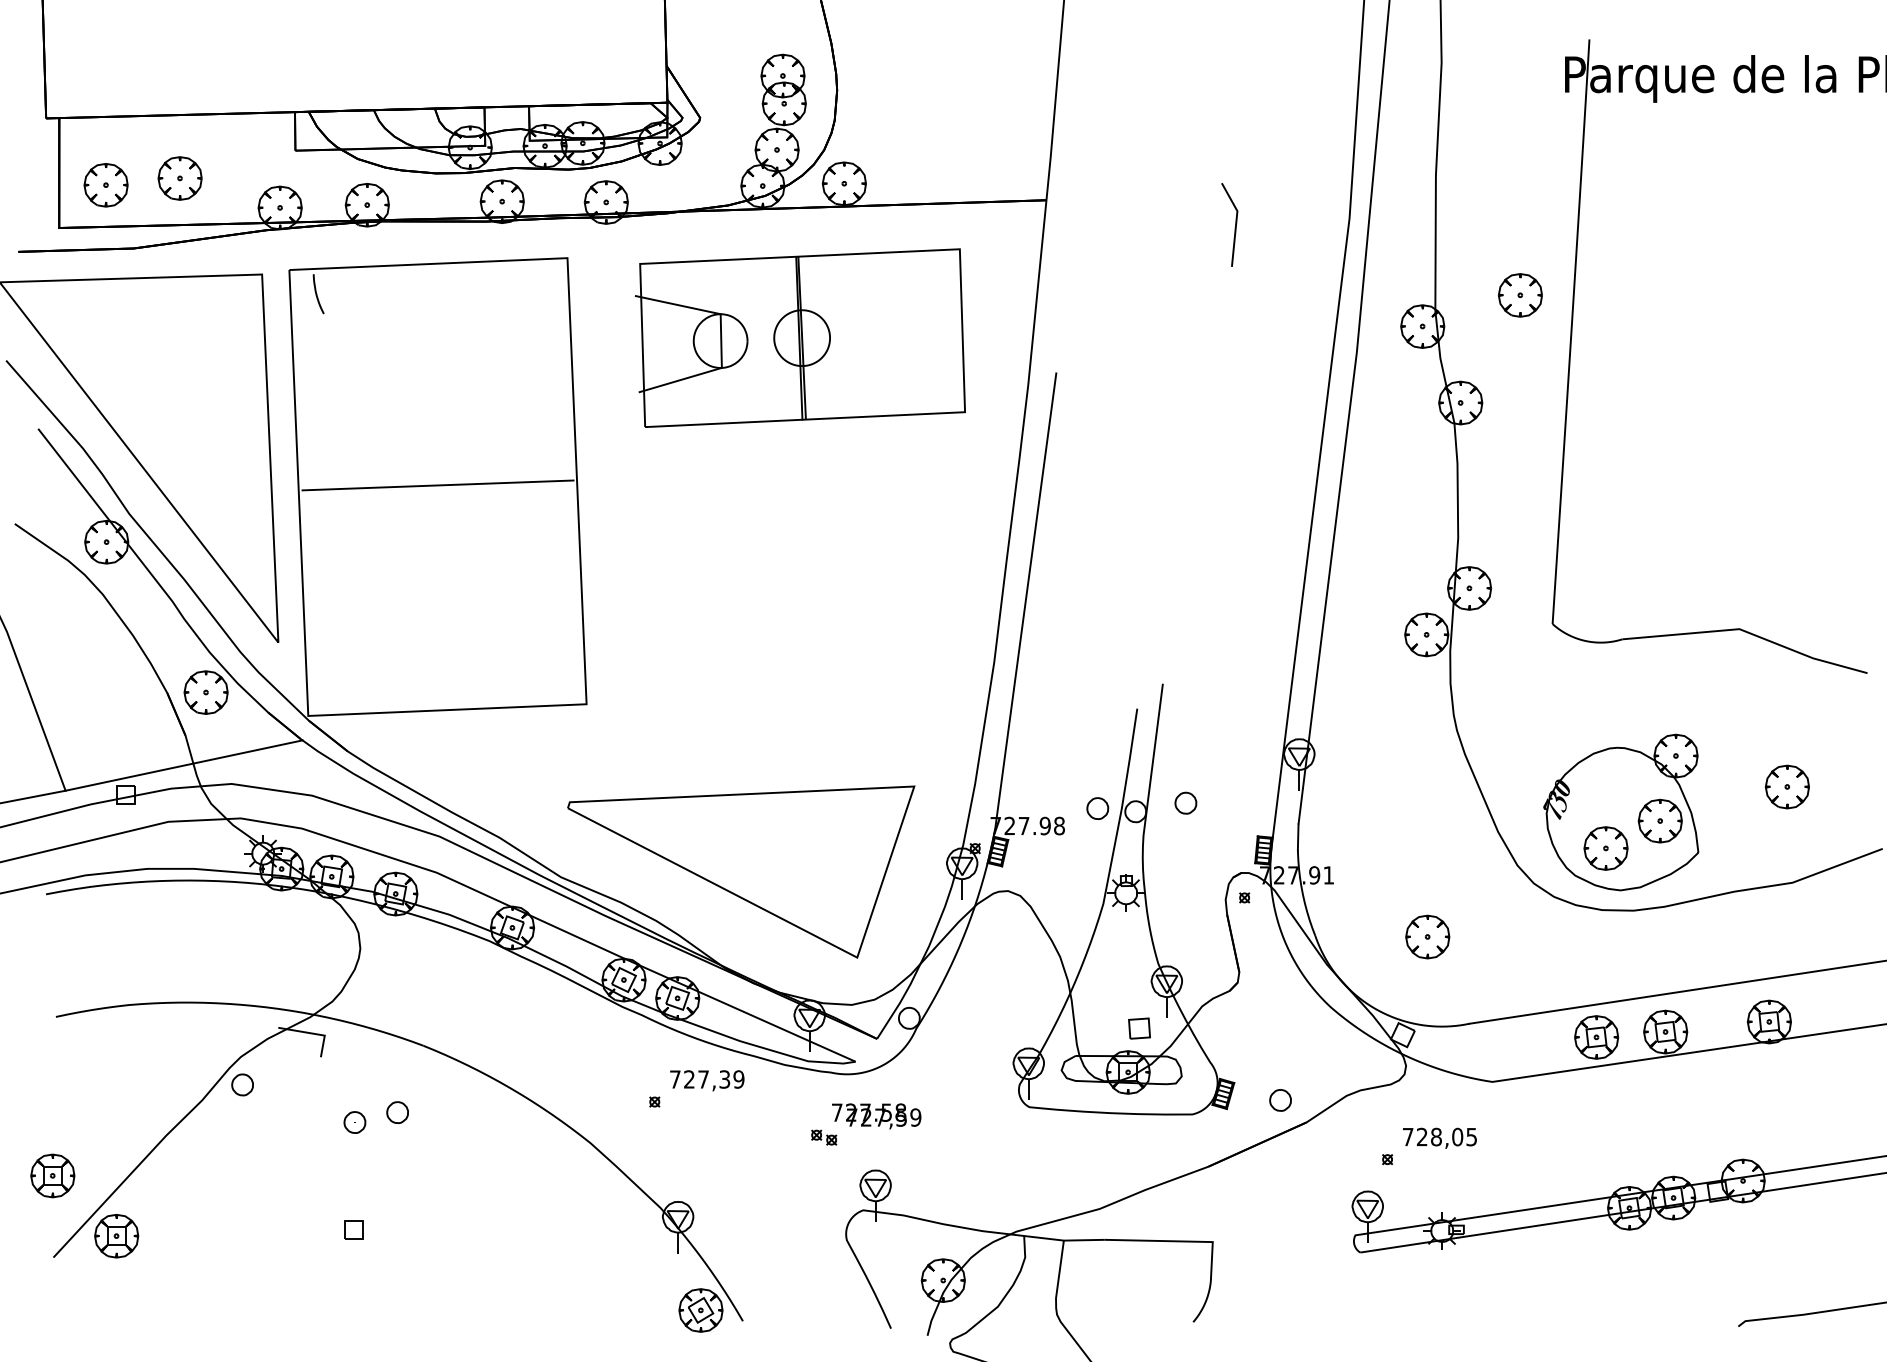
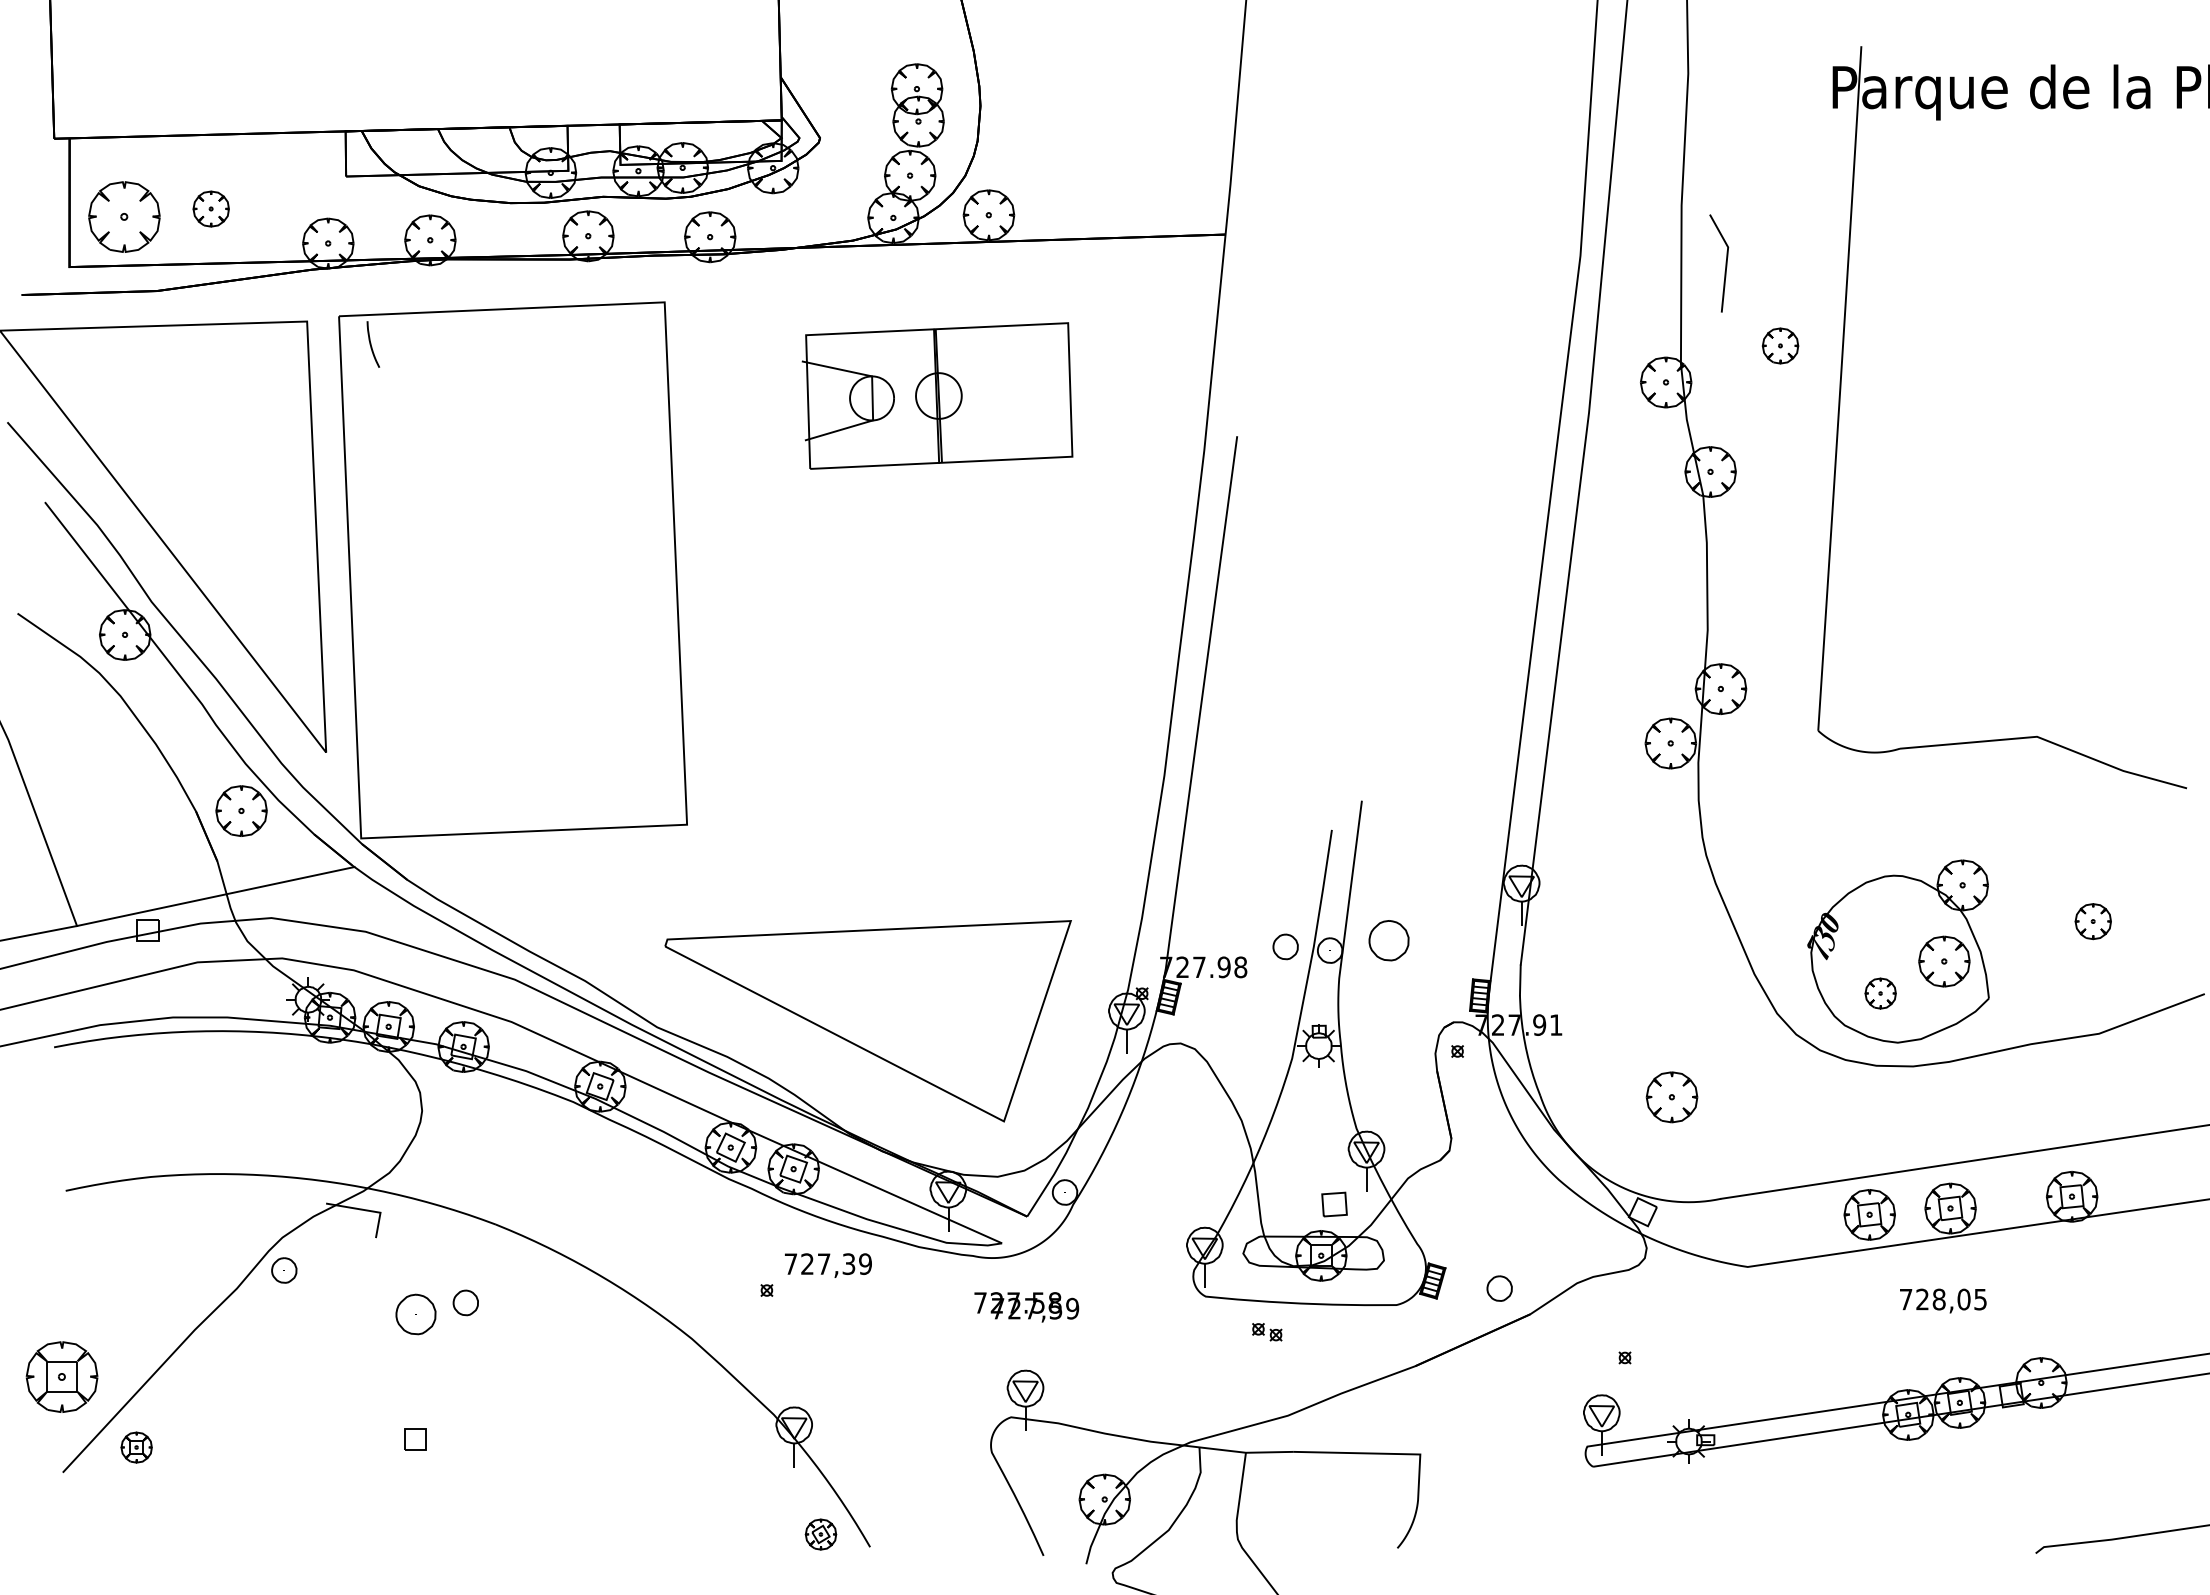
part: (180, 177) -> (211, 208), size x0.7
part: (106, 184) -> (124, 216), size x1.4
line: (1235, 224) -> (1725, 263), moved
part: (1520, 294) -> (1780, 345), size x0.7
part: (800, 337) -> (937, 395), size x0.7
line: (437, 485) -> (512, 568), removed
part: (1787, 786) -> (2093, 921), size x0.7
part: (1185, 803) -> (1388, 940), size x1.6
part: (1605, 848) -> (1880, 993), size x0.6
part: (354, 1122) -> (415, 1314), size x1.6
part: (824, 1137) -> (1267, 1332), moved
text: (1440, 1137) -> (1943, 1300), moved
part: (52, 1175) -> (61, 1376), size x1.4
part: (116, 1236) -> (136, 1447), size x0.6
part: (700, 1310) -> (820, 1534), size x0.6

